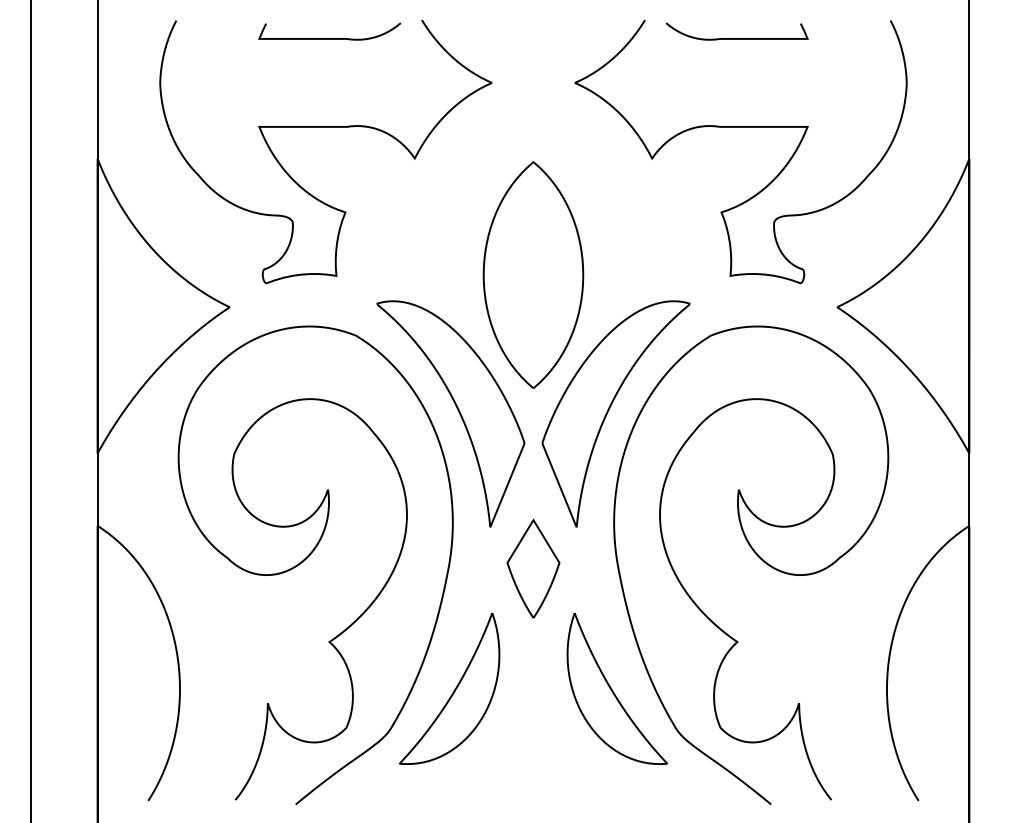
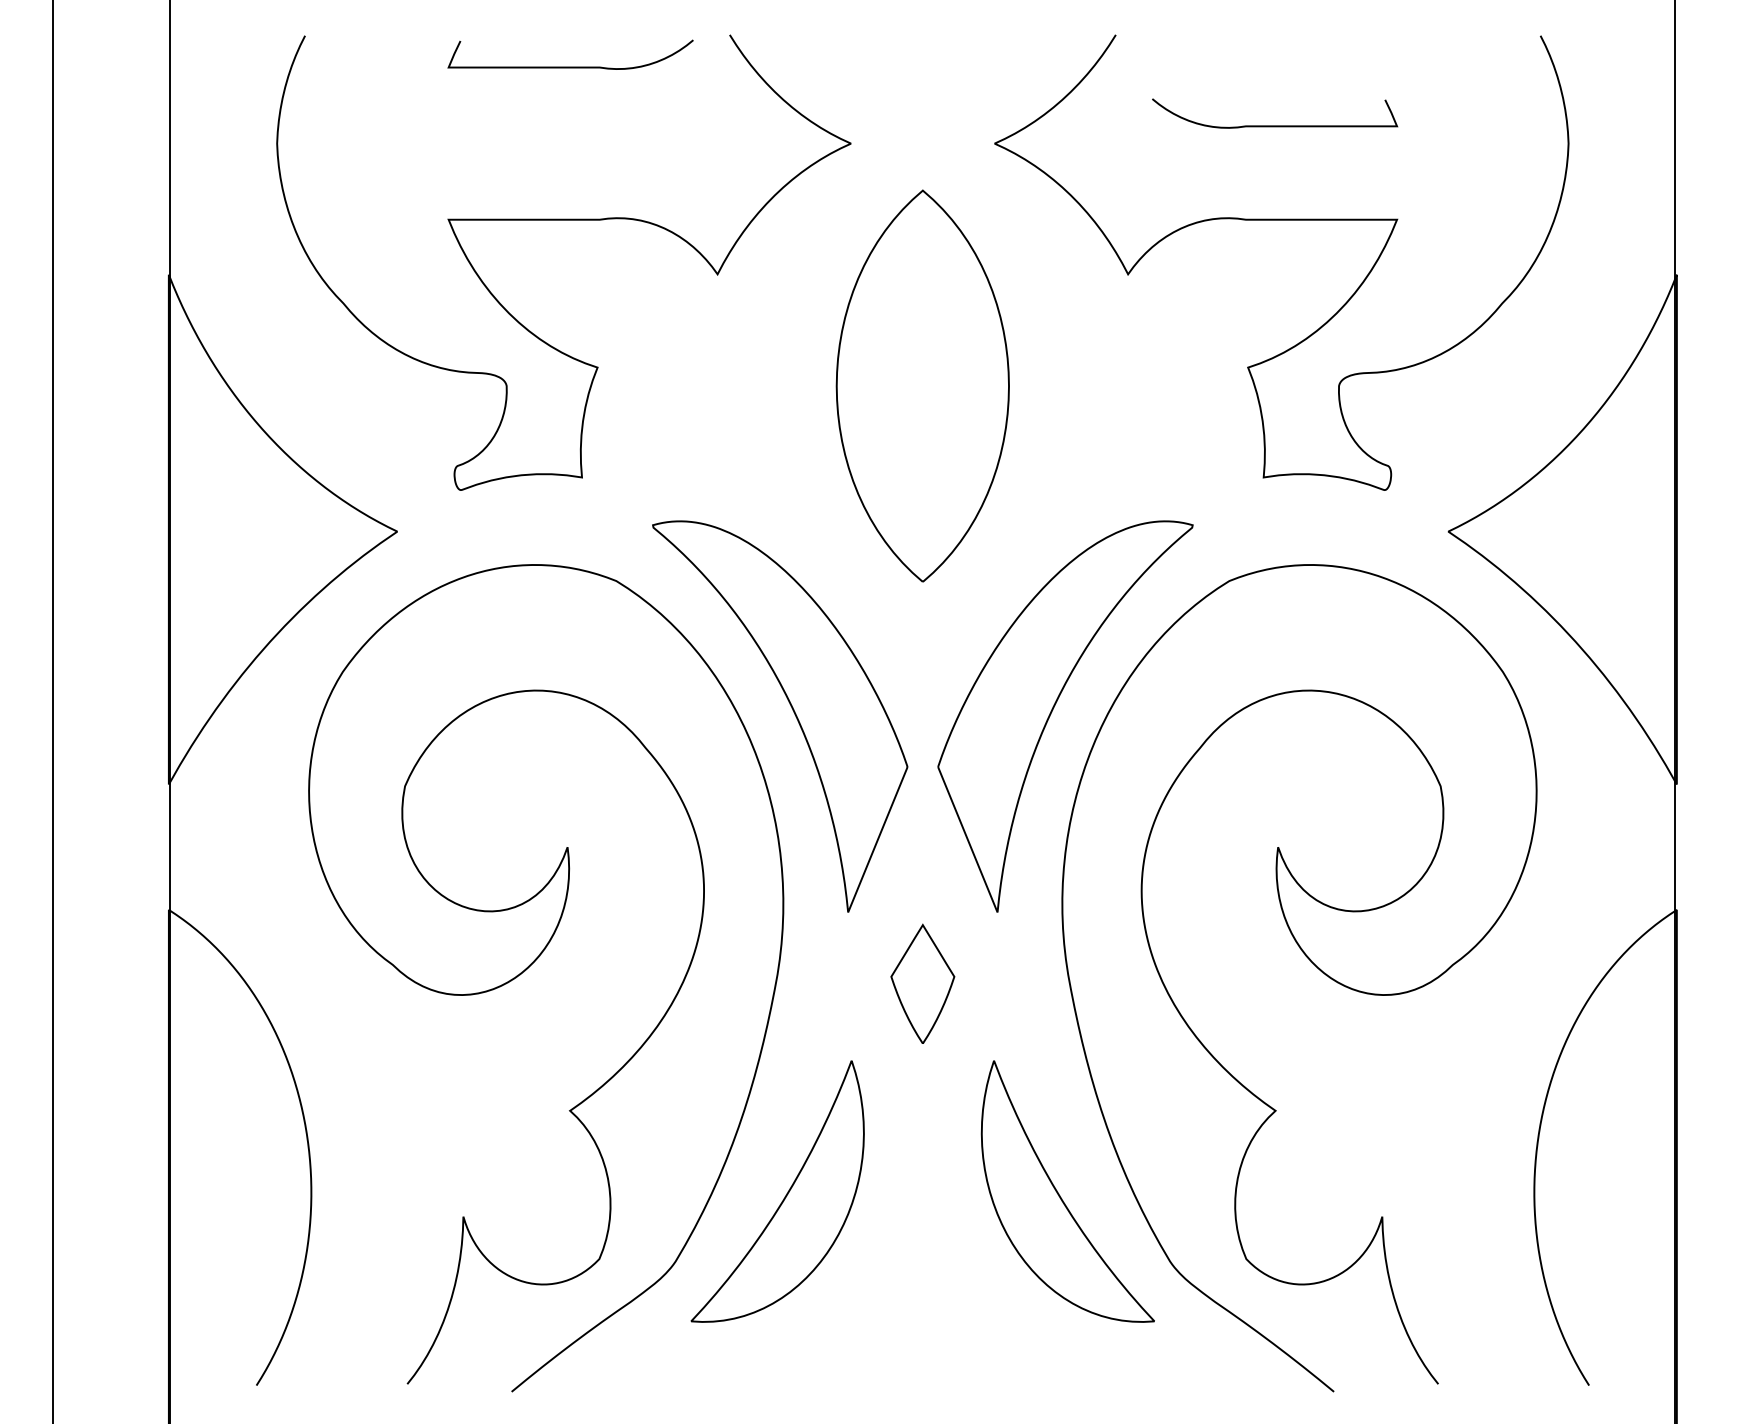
curve: (736, 38) -> (1274, 125), moved
part: (533, 274) -> (922, 385), moved
part: (533, 568) -> (922, 983), size x0.7

